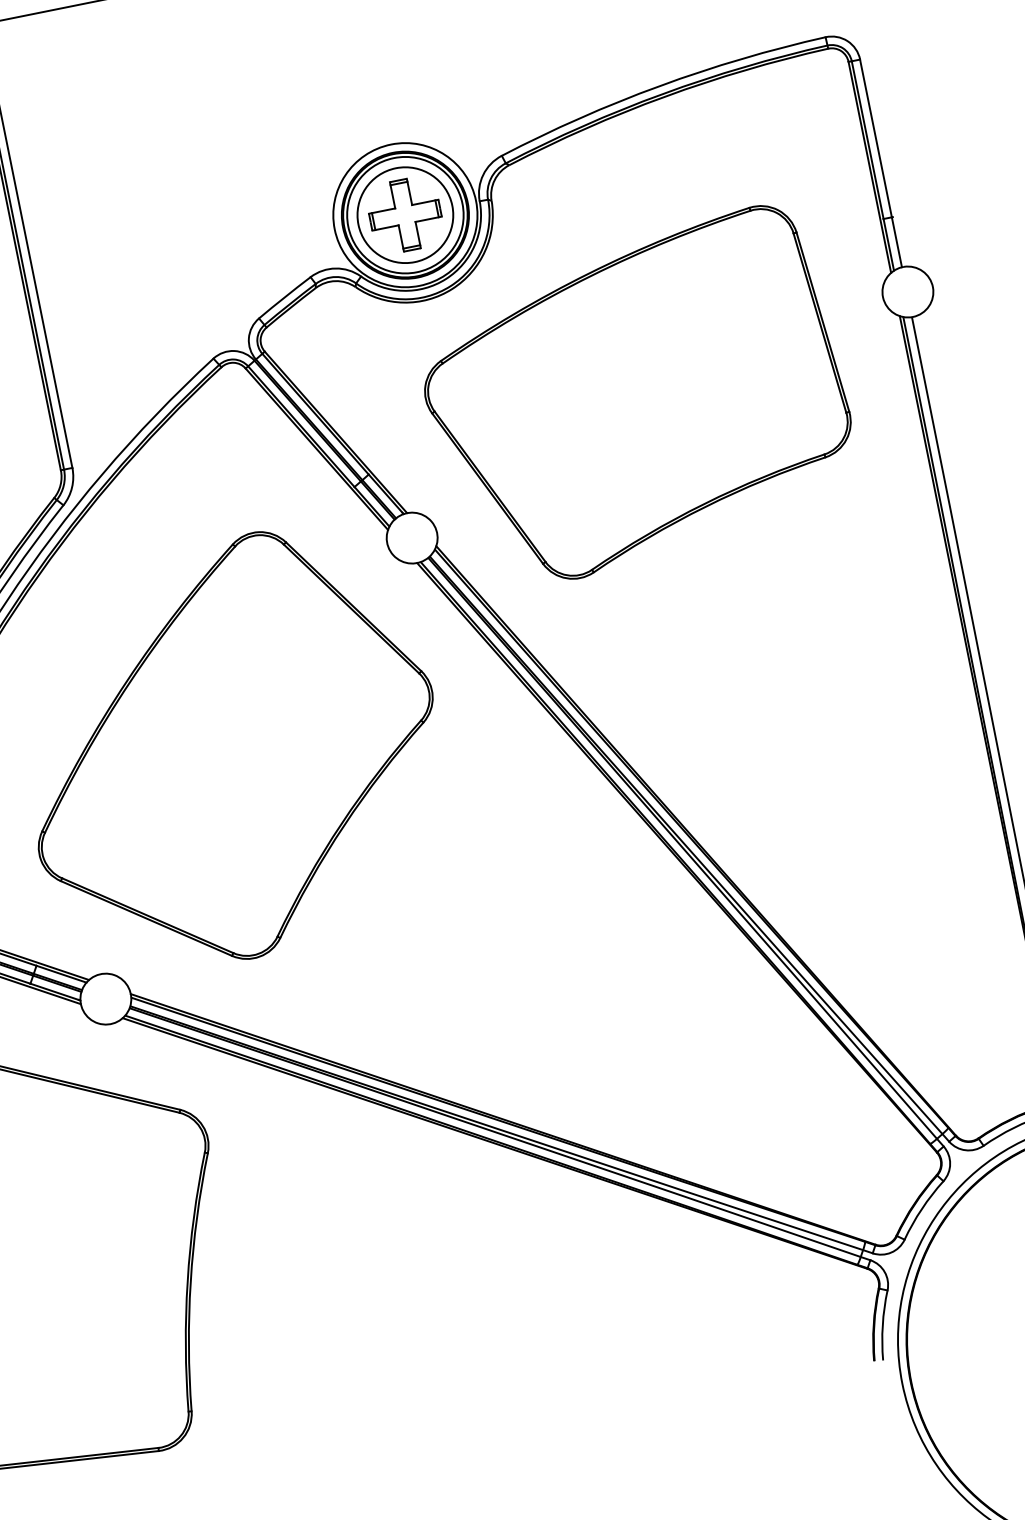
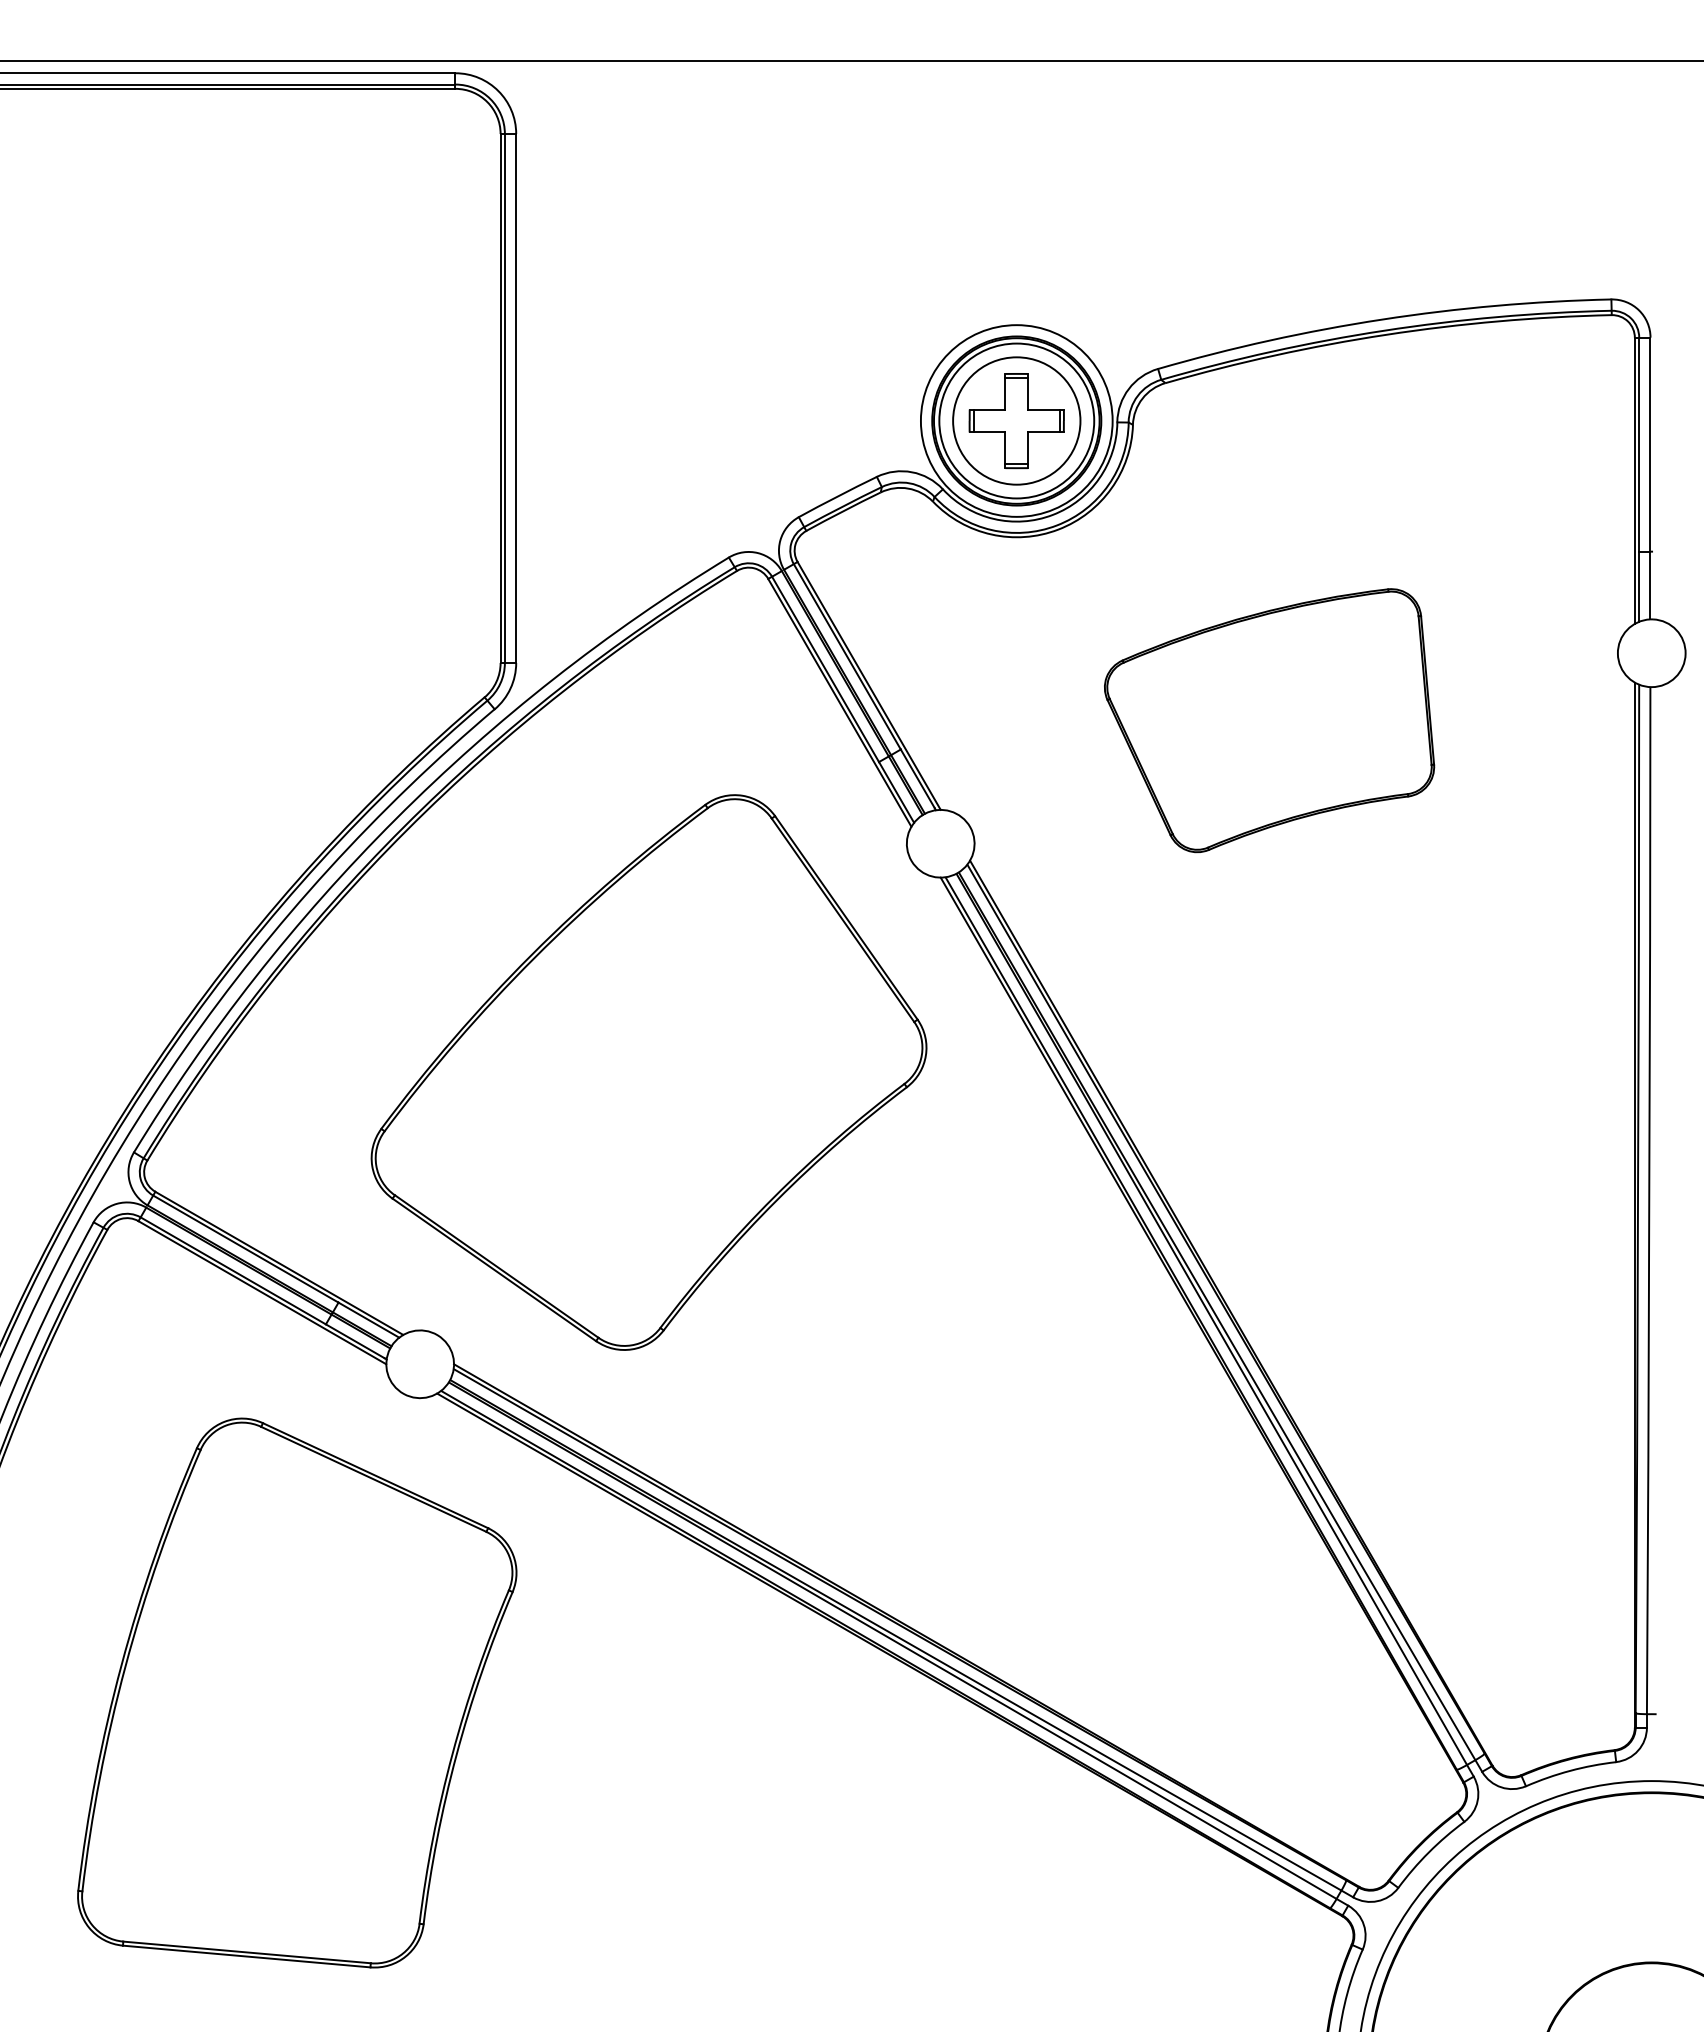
part: (636, 398) -> (1269, 720), size x0.6

